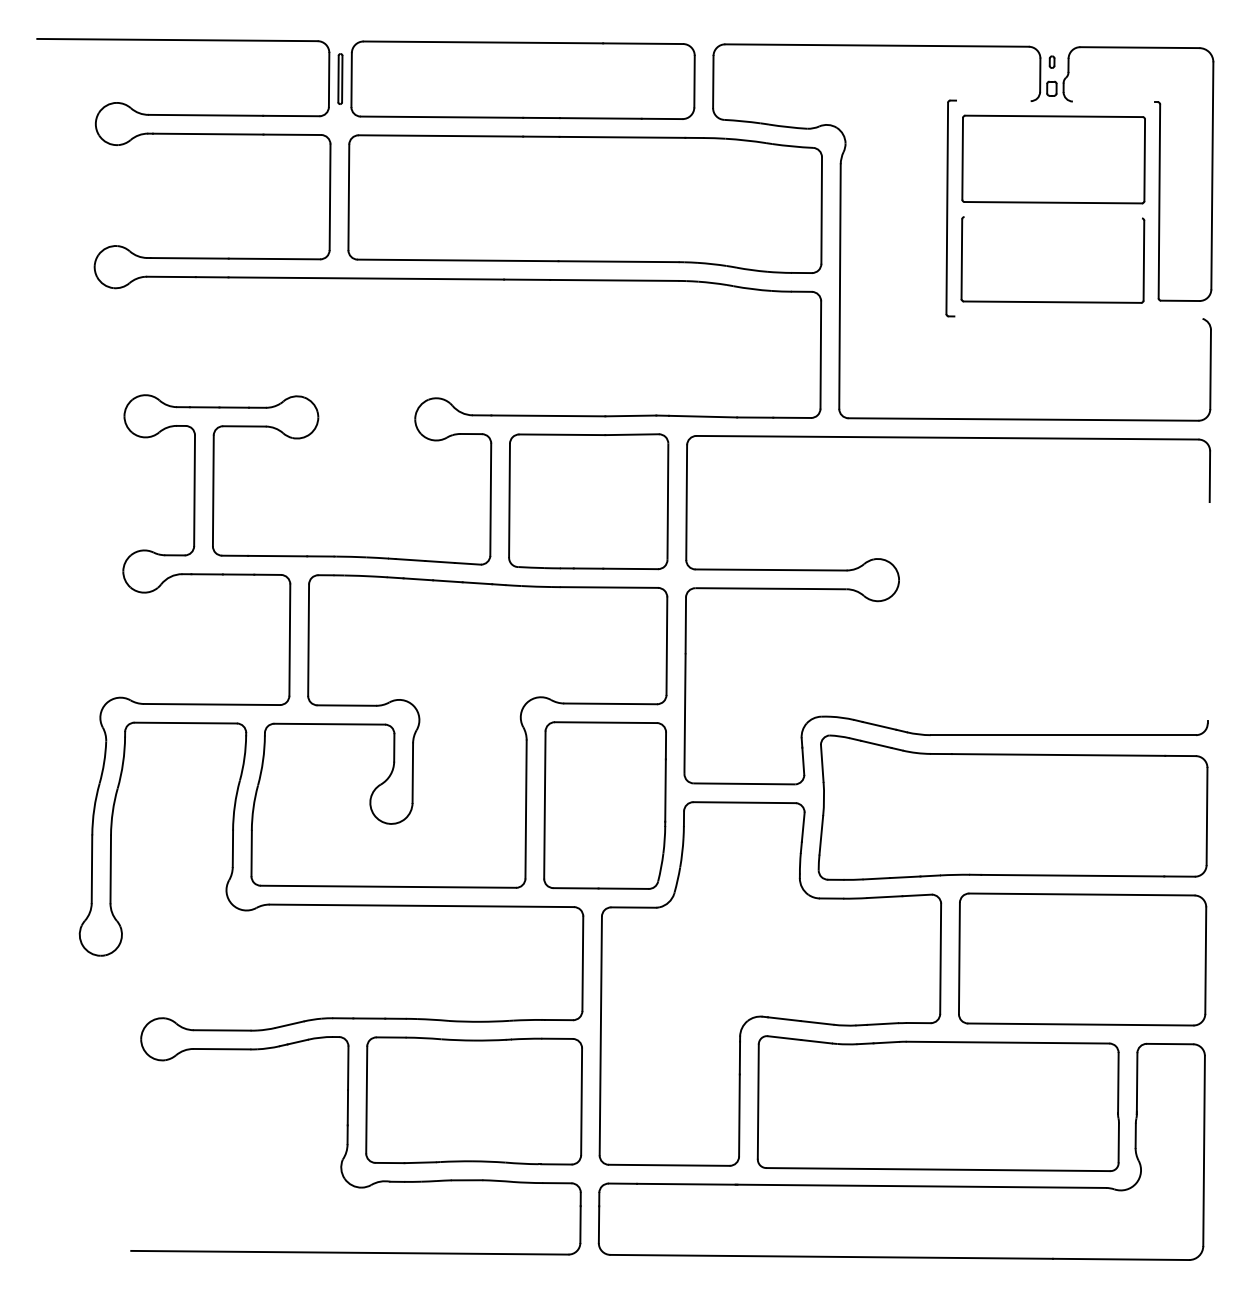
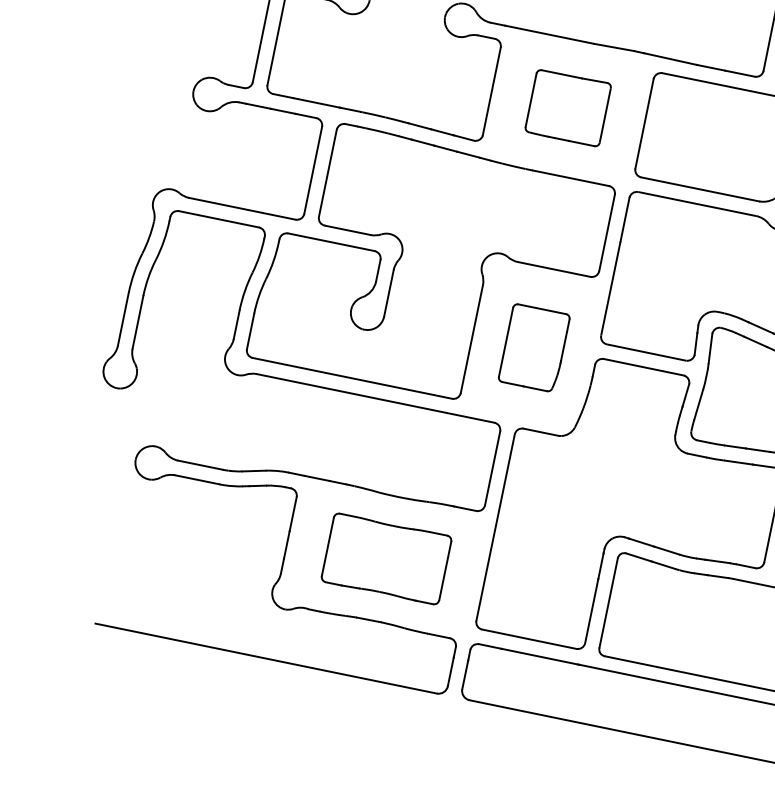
part: (588, 501) -> (567, 107), size x0.6
part: (604, 805) -> (533, 347), size x0.6
part: (473, 1100) -> (386, 558), size x0.7

